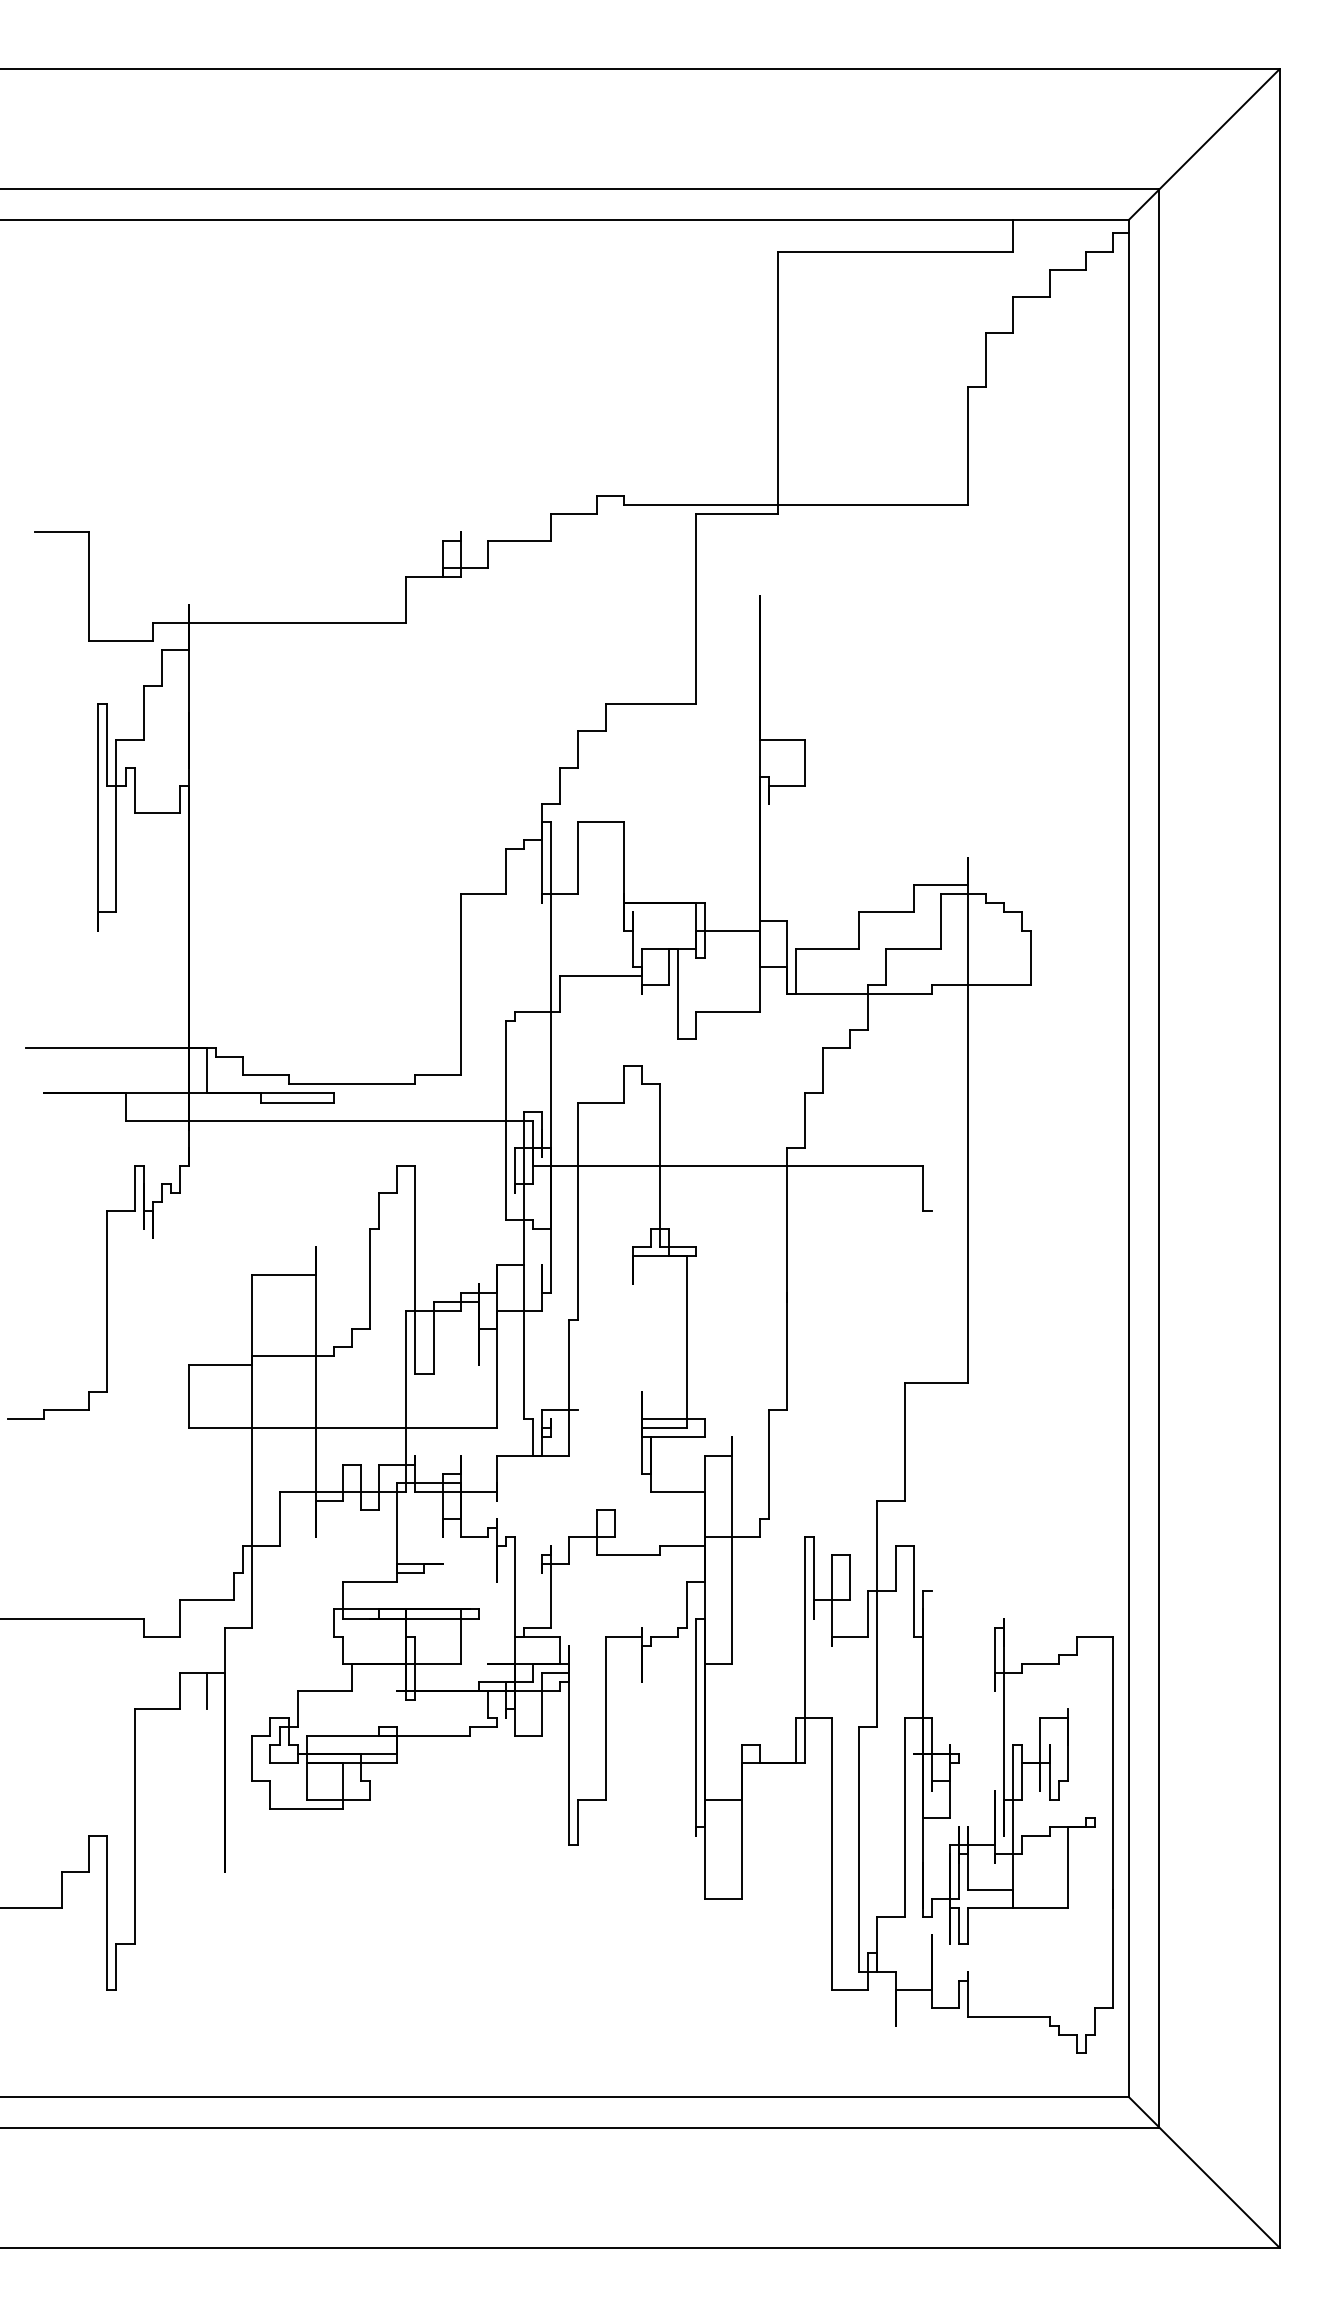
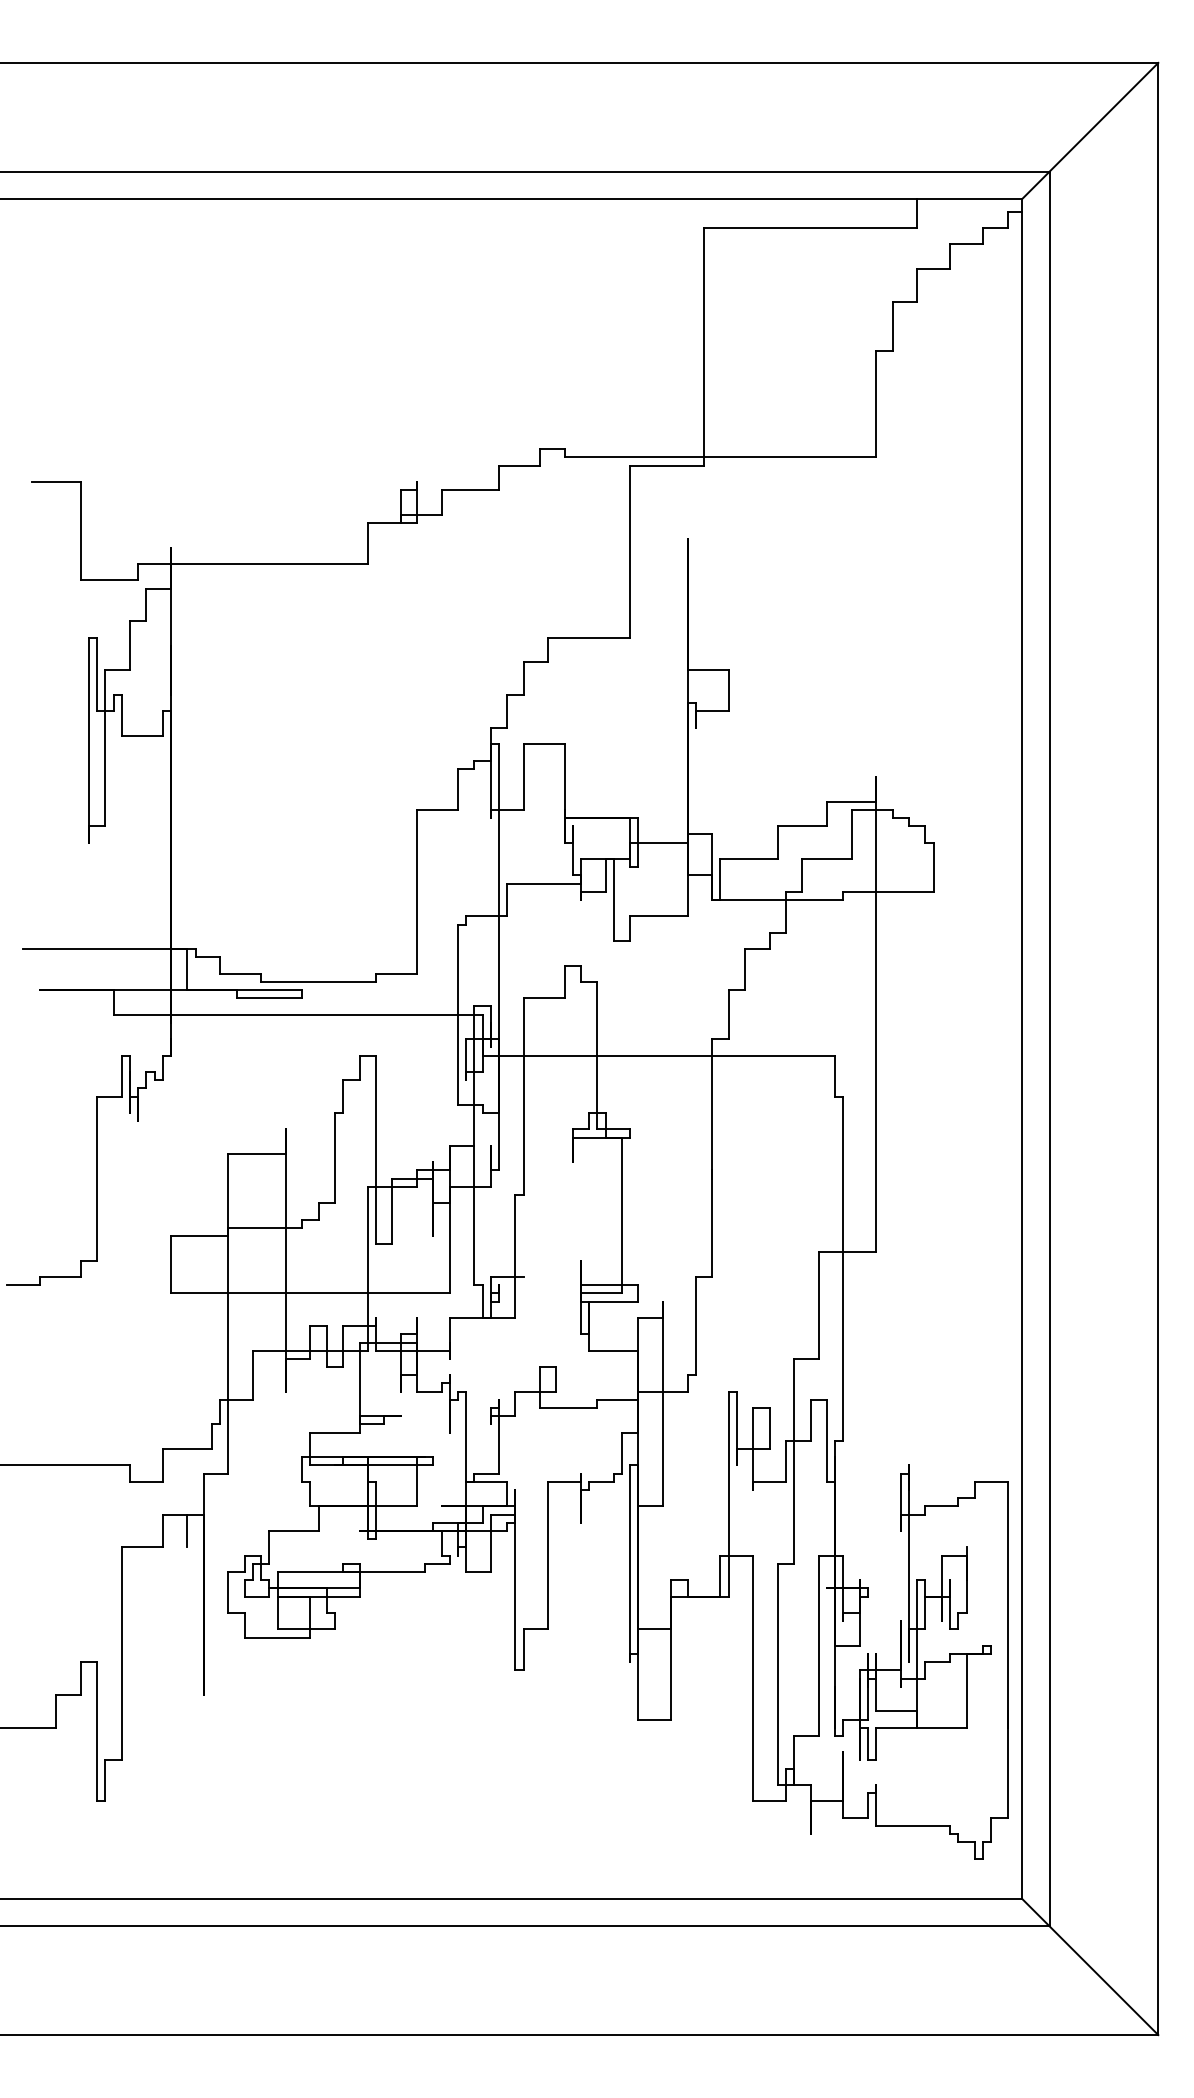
line: (931, 1400) -> (843, 1268), added

